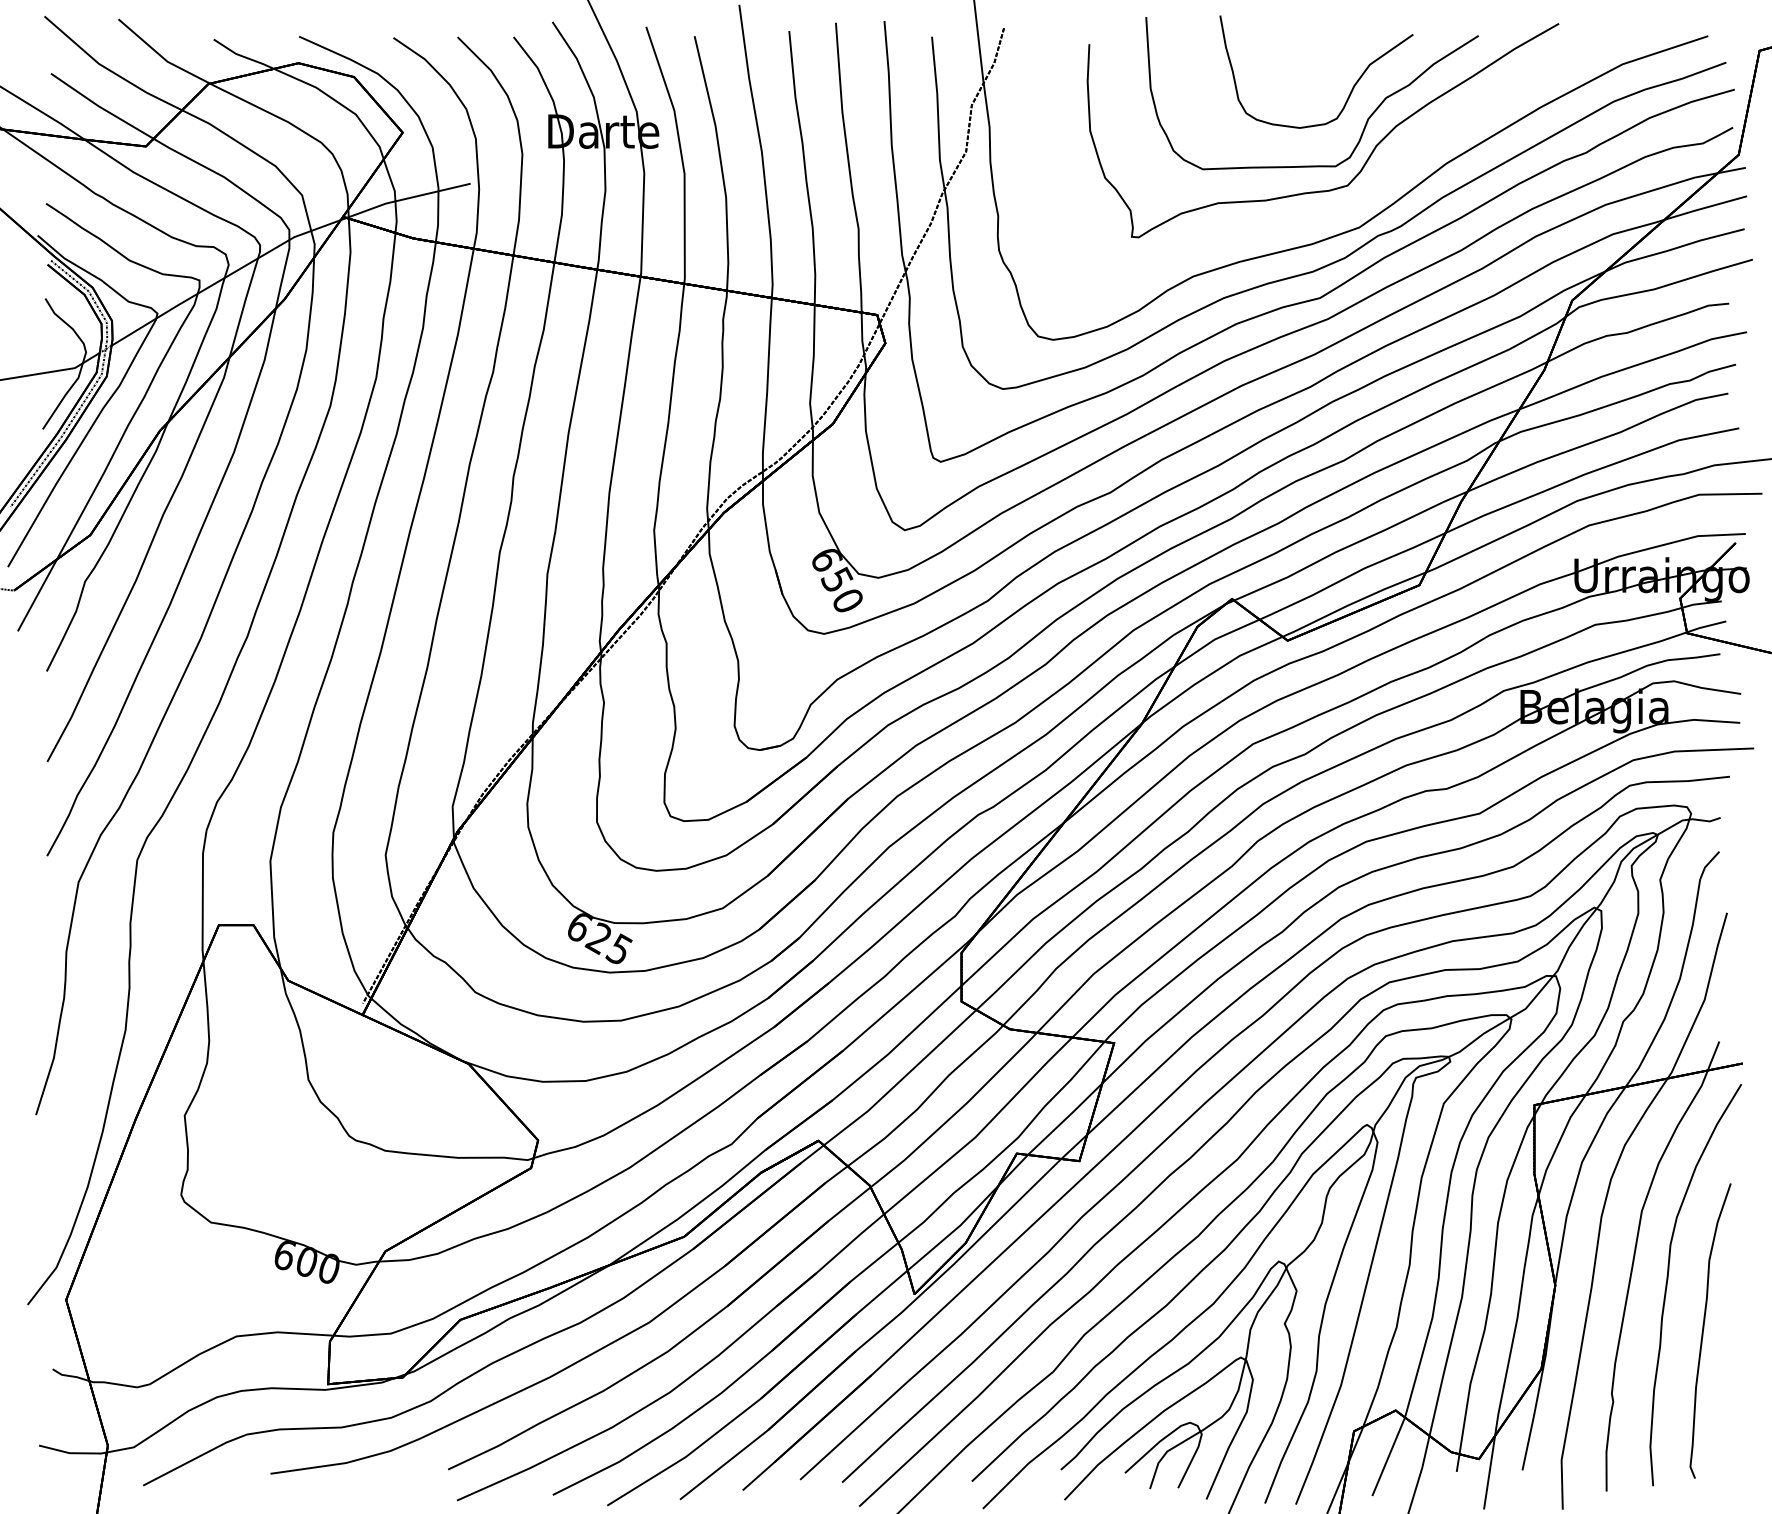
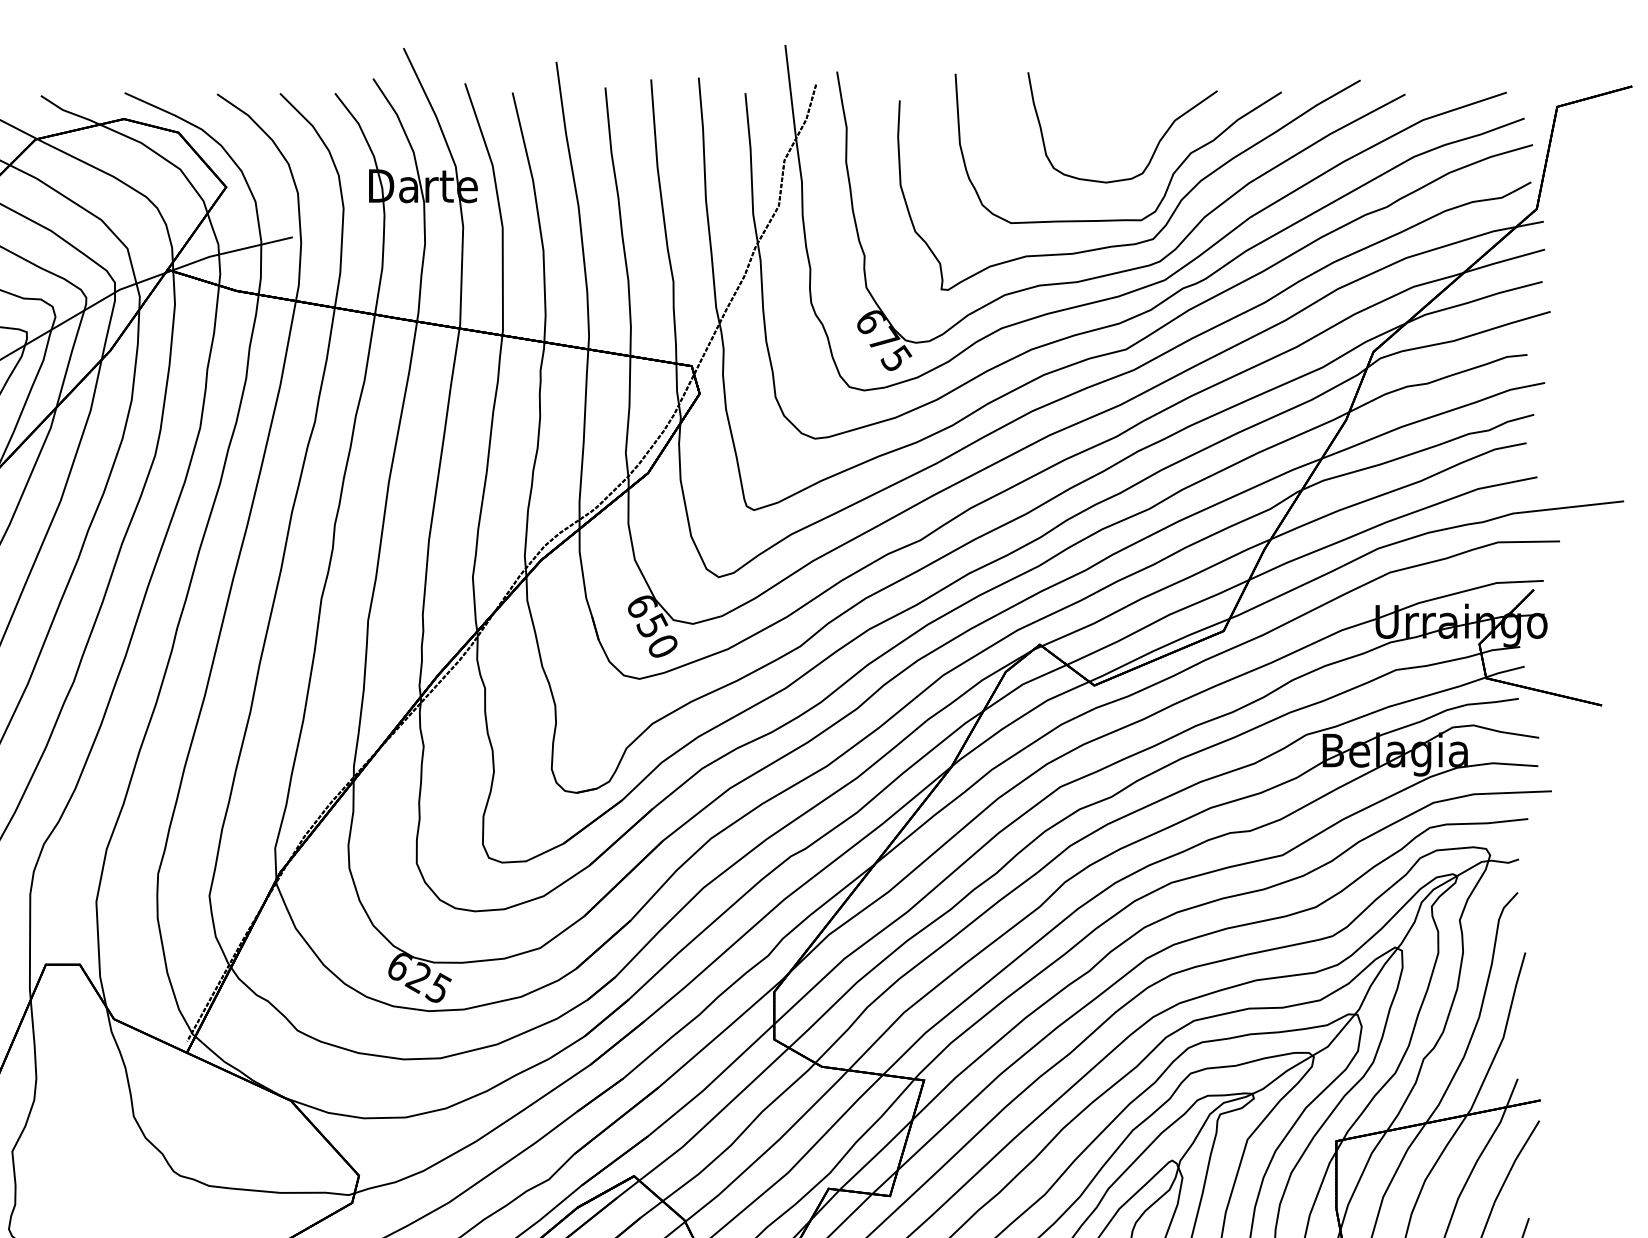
part: (1325, 215) -> (1131, 268), added

